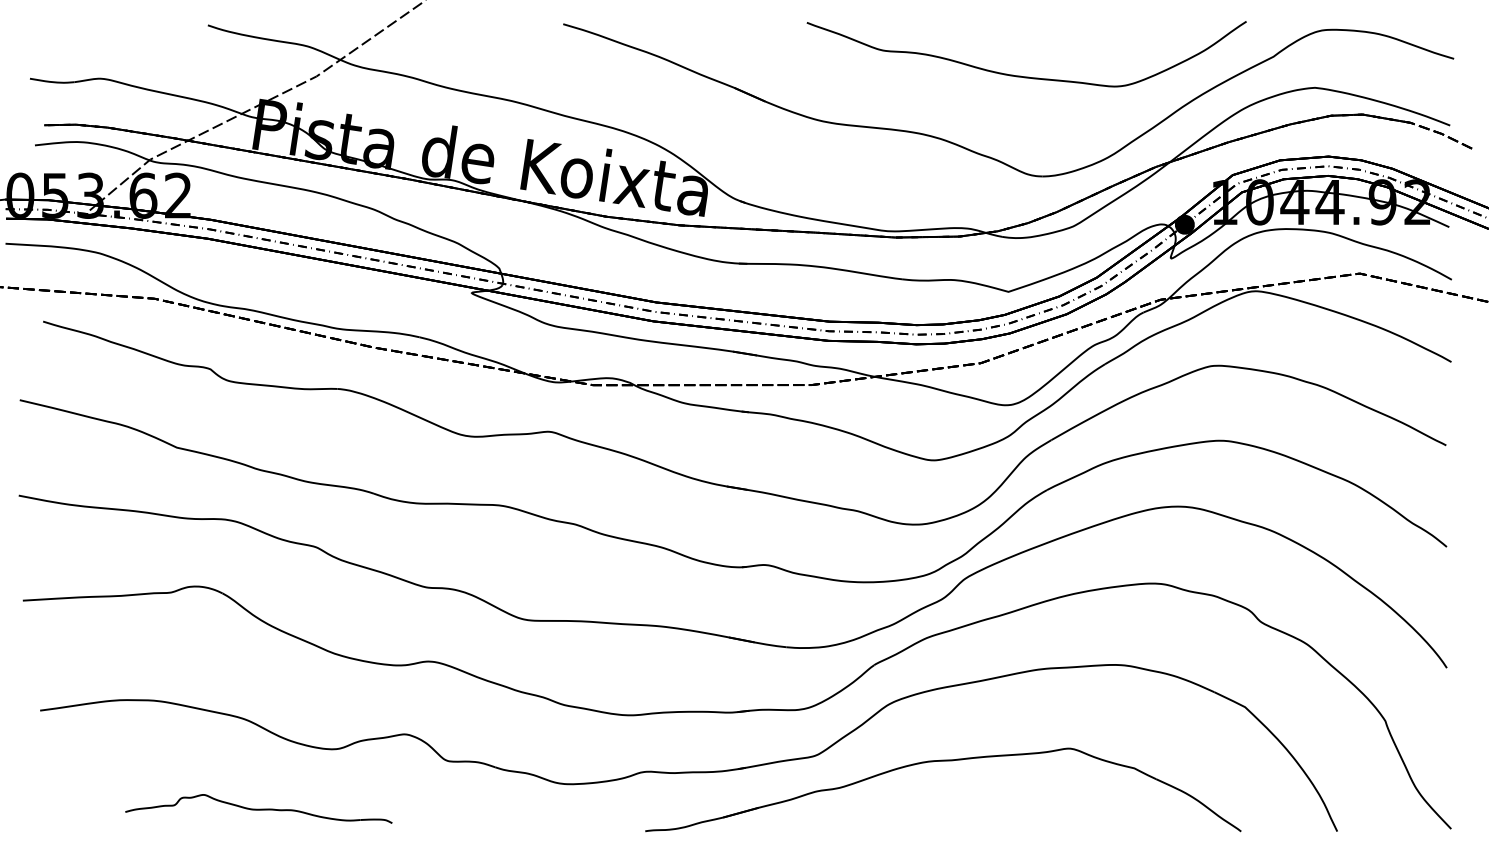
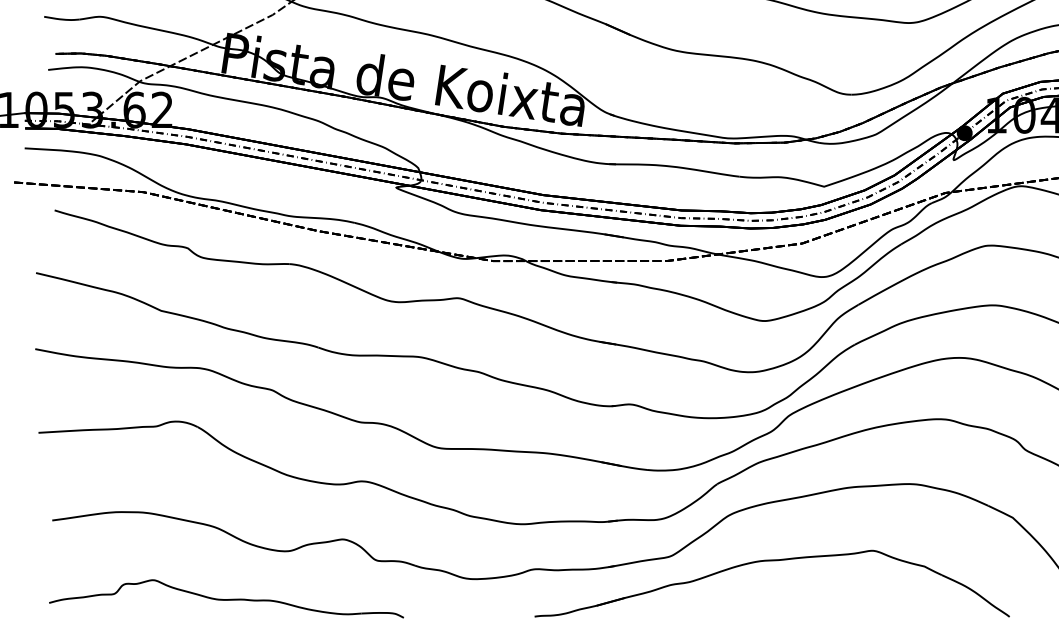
part: (258, 808) -> (226, 598), size x1.67

